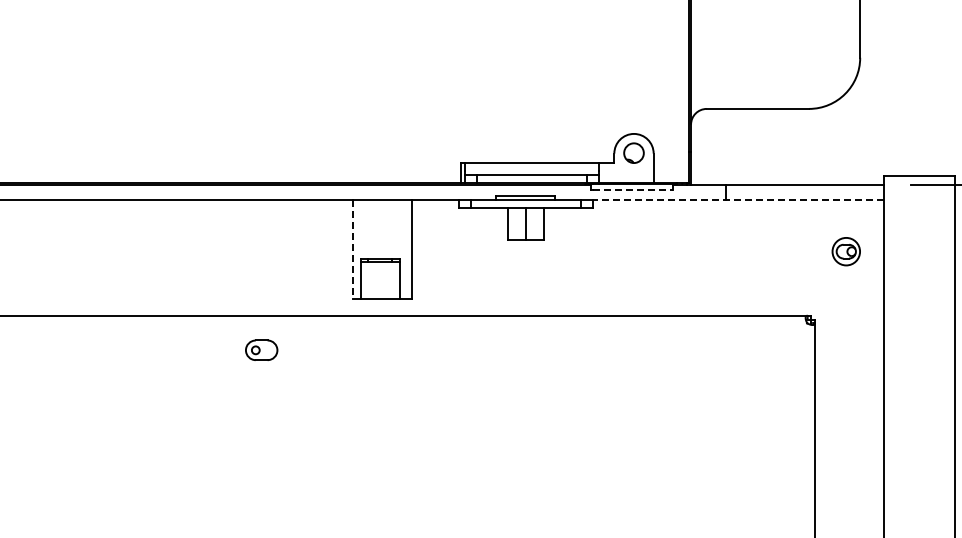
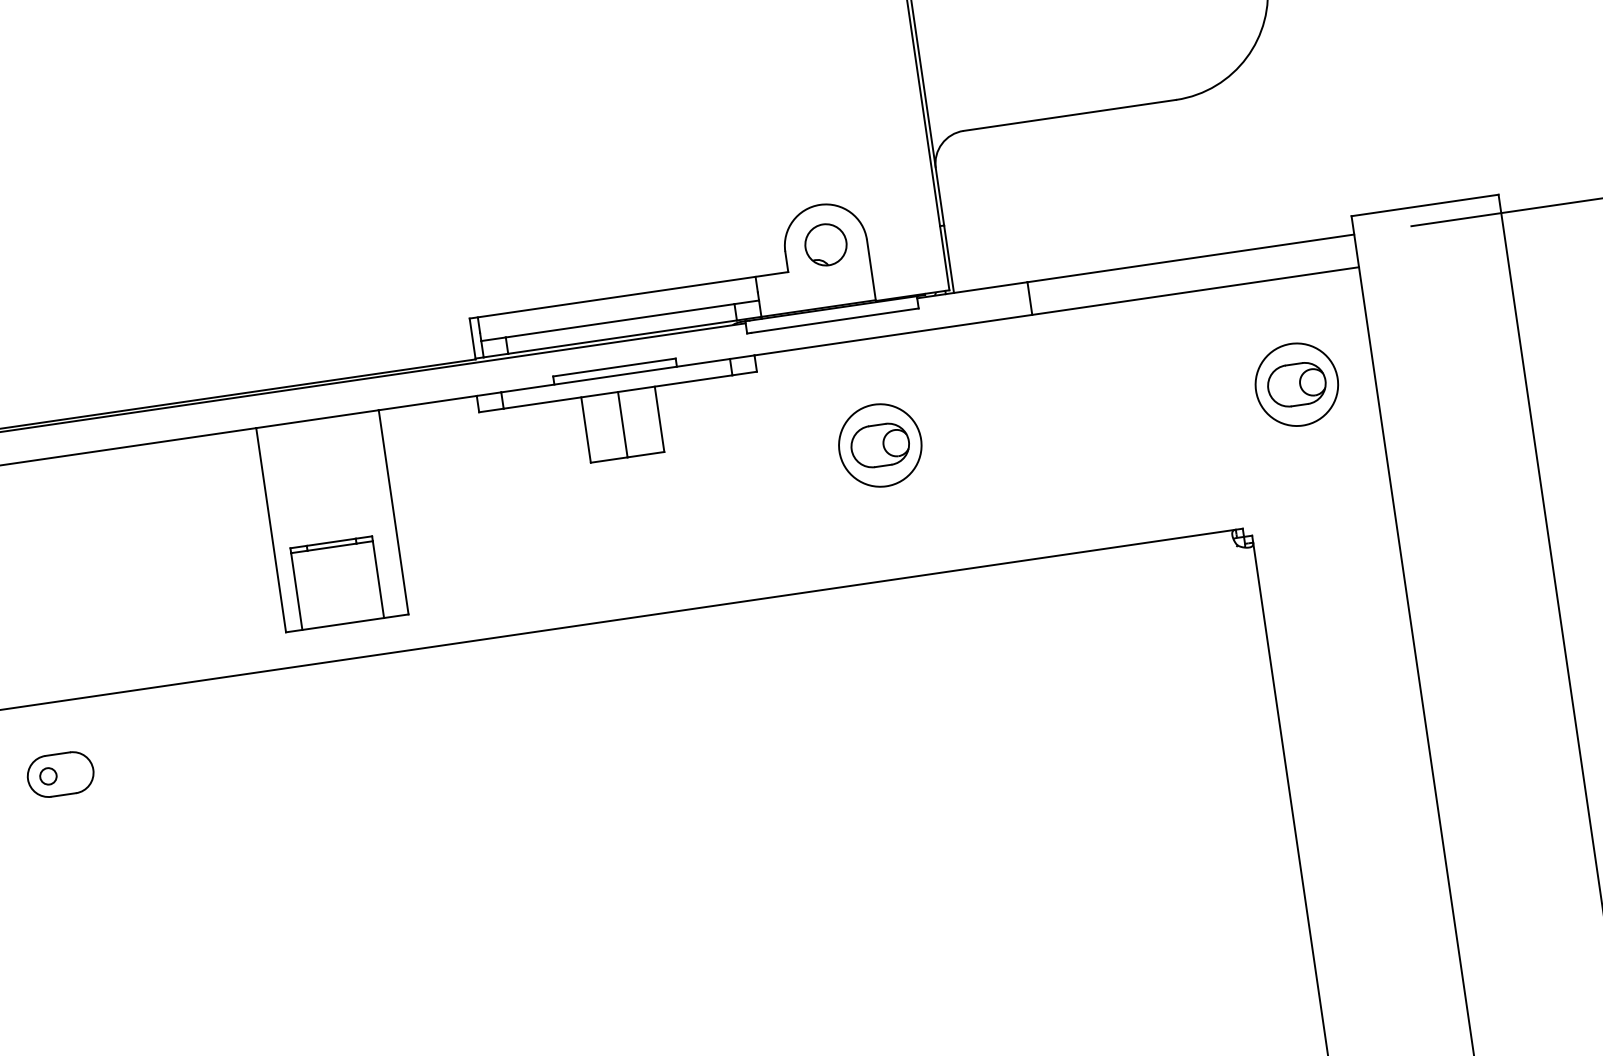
line: (633, 189) -> (835, 320), dashed -> solid
line: (738, 200) -> (1057, 311), dashed -> solid
line: (352, 250) -> (270, 532), dashed -> solid
part: (645, 251) -> (879, 445), added
part: (845, 251) -> (1294, 384), size x1.43
part: (261, 349) -> (60, 772), moved

